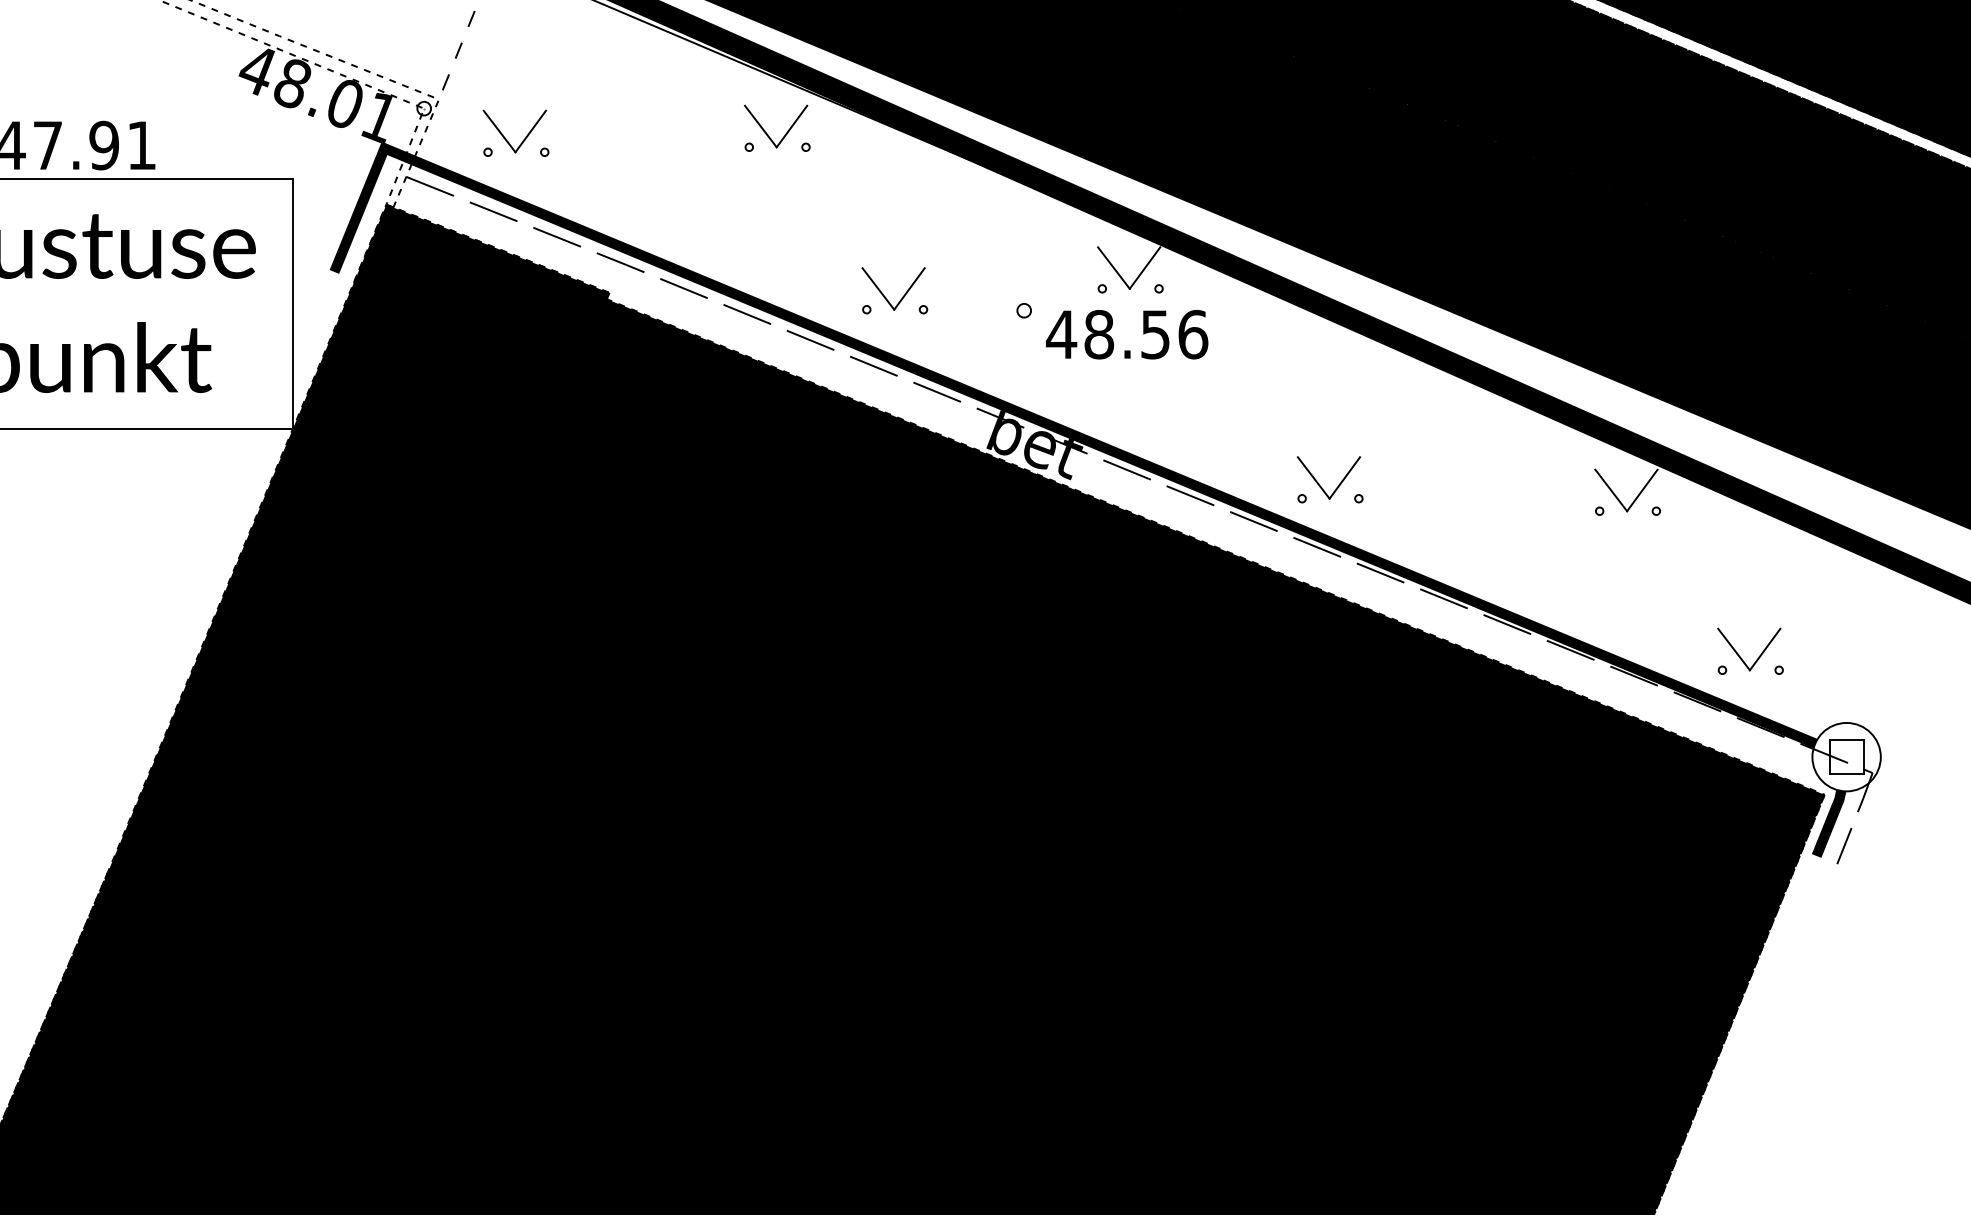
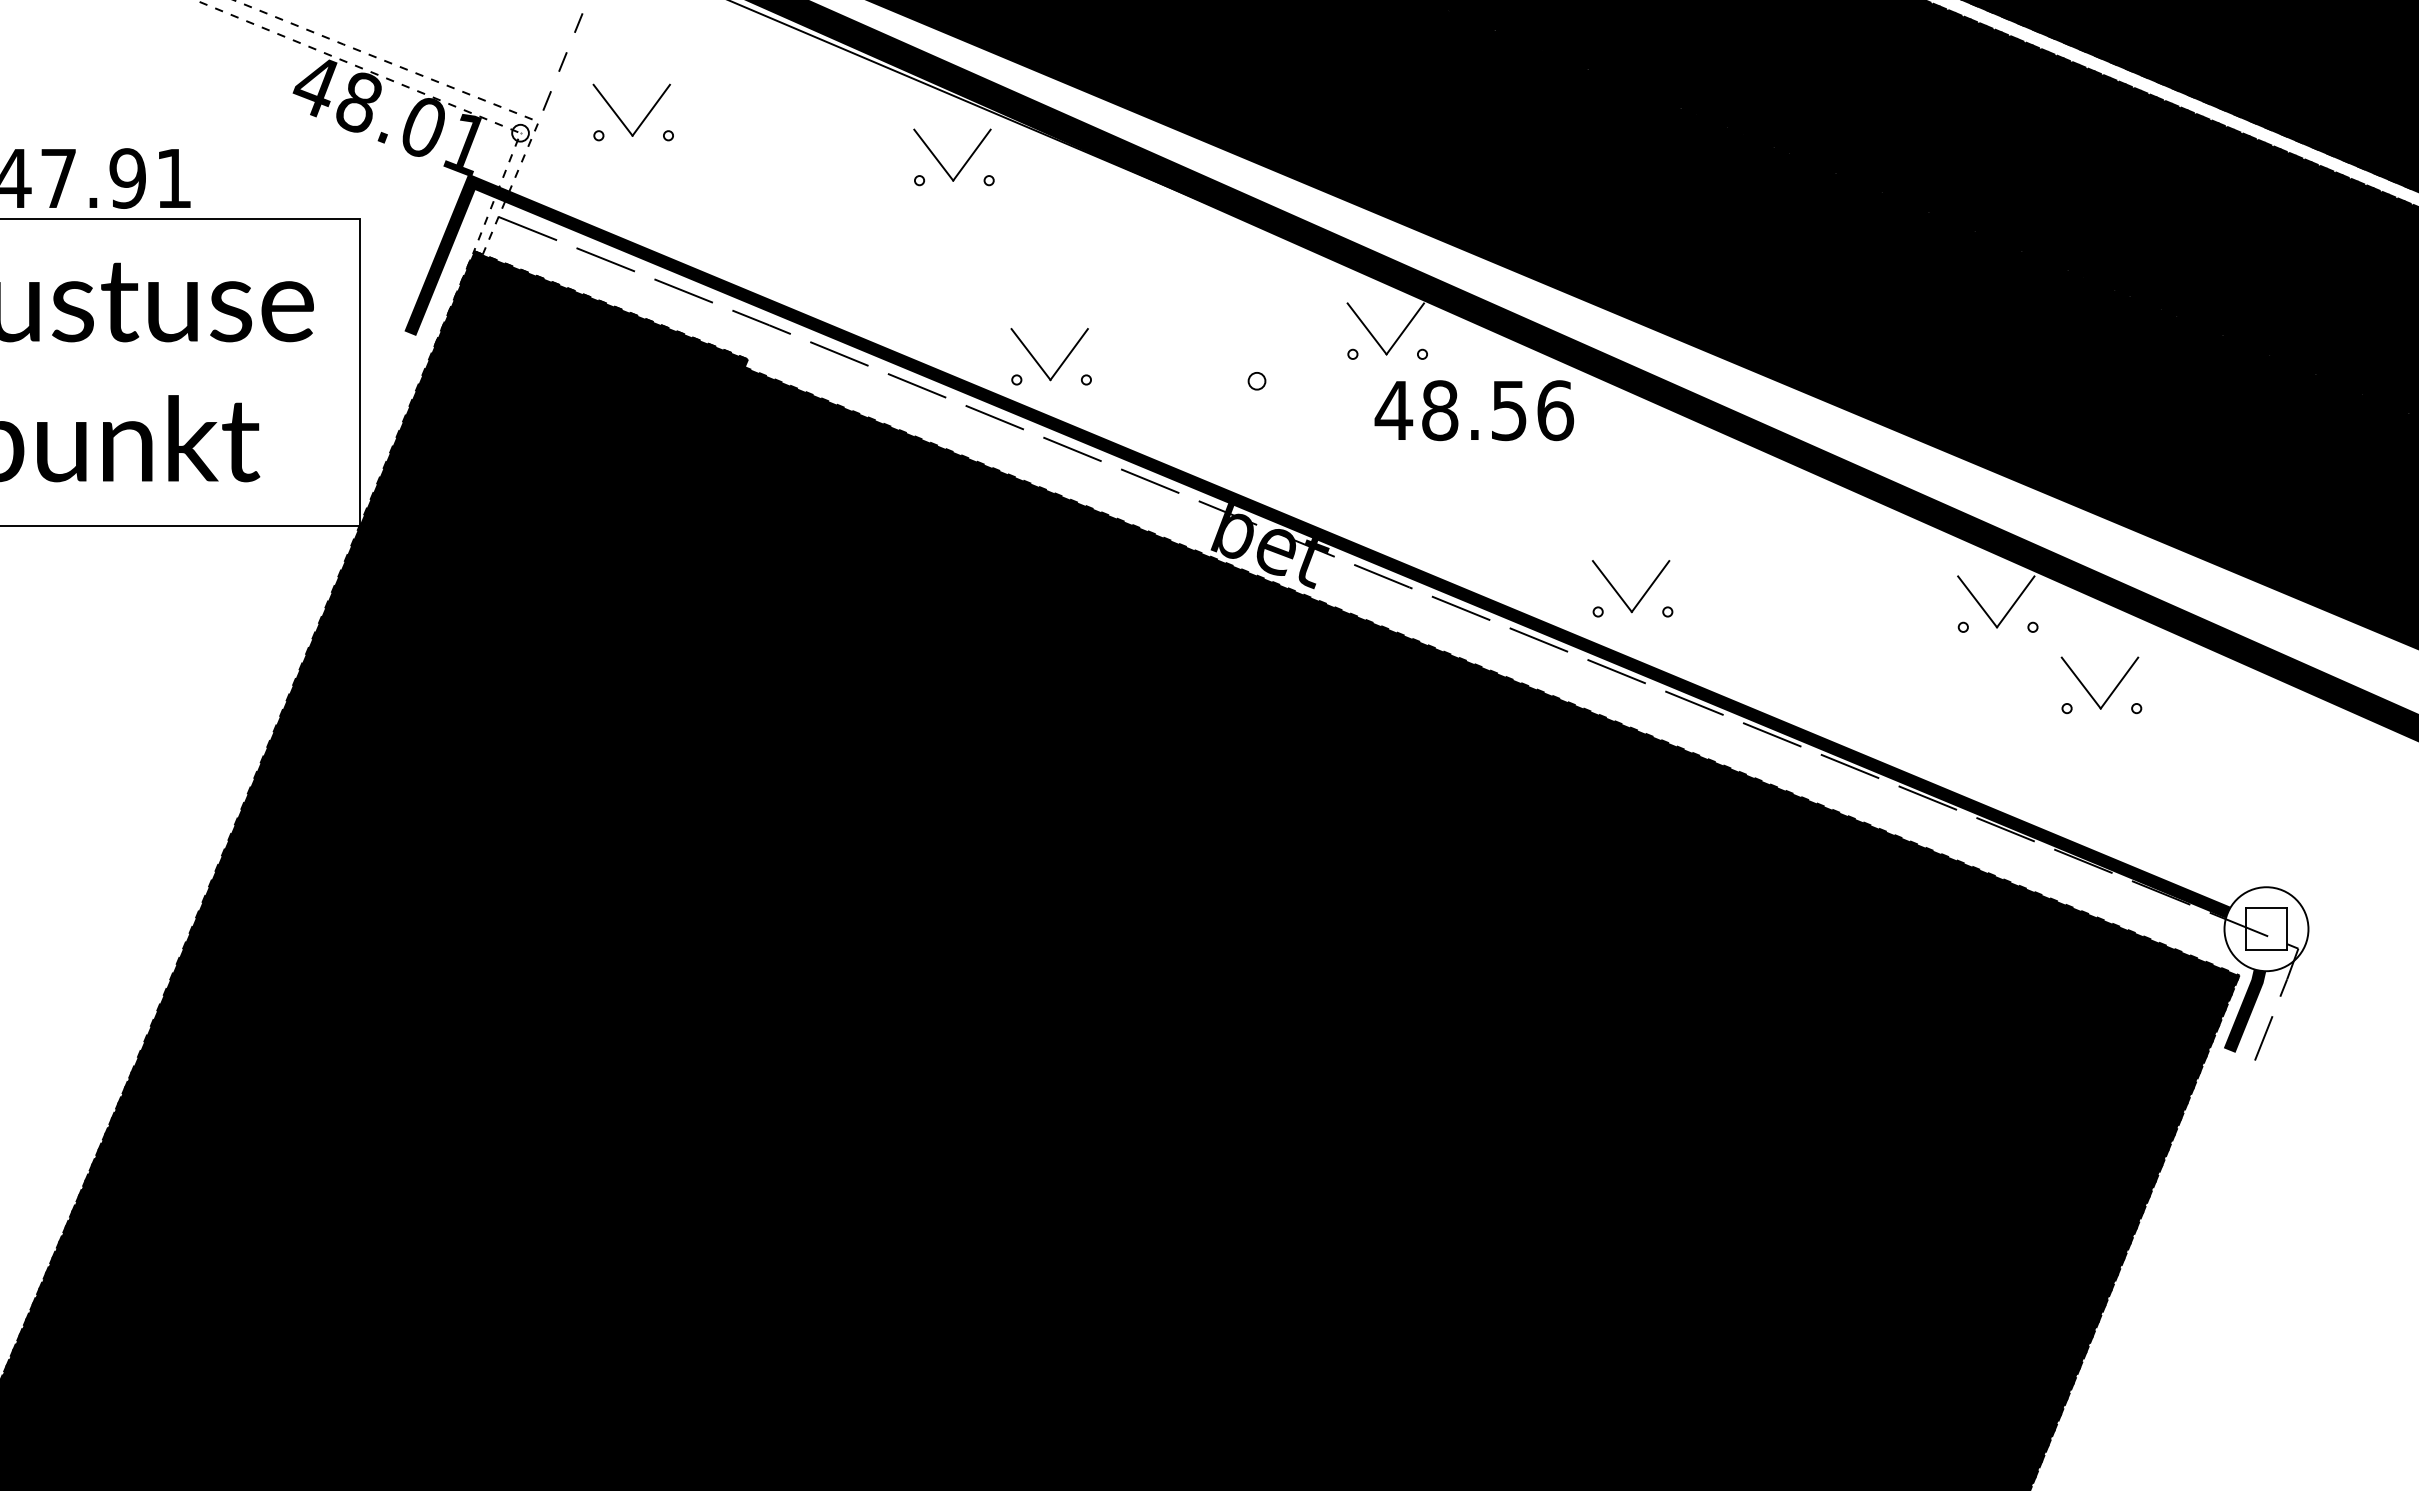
part: (522, 140) -> (641, 121), moved
part: (901, 297) -> (1059, 365), moved
text: (1127, 334) -> (1474, 410), moved
part: (1757, 658) -> (2110, 693), moved

